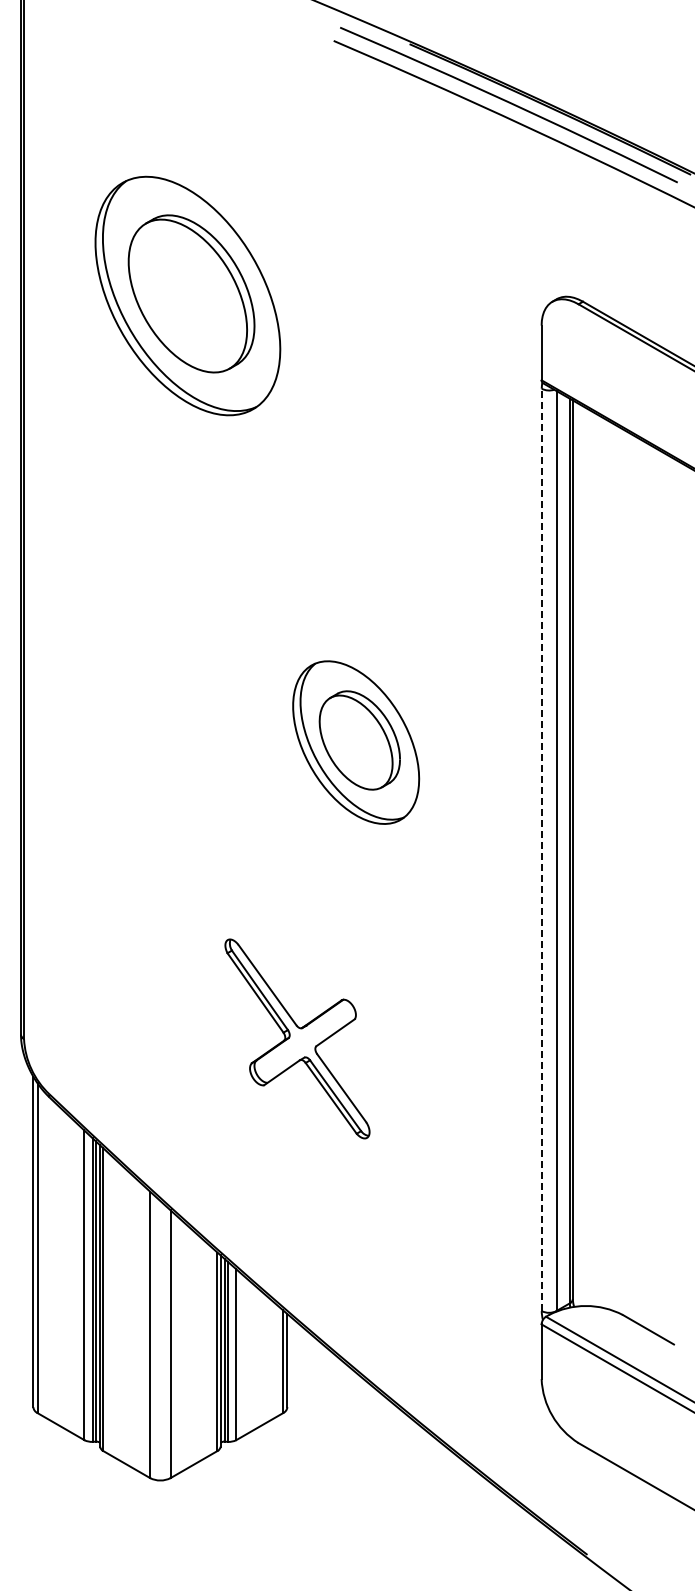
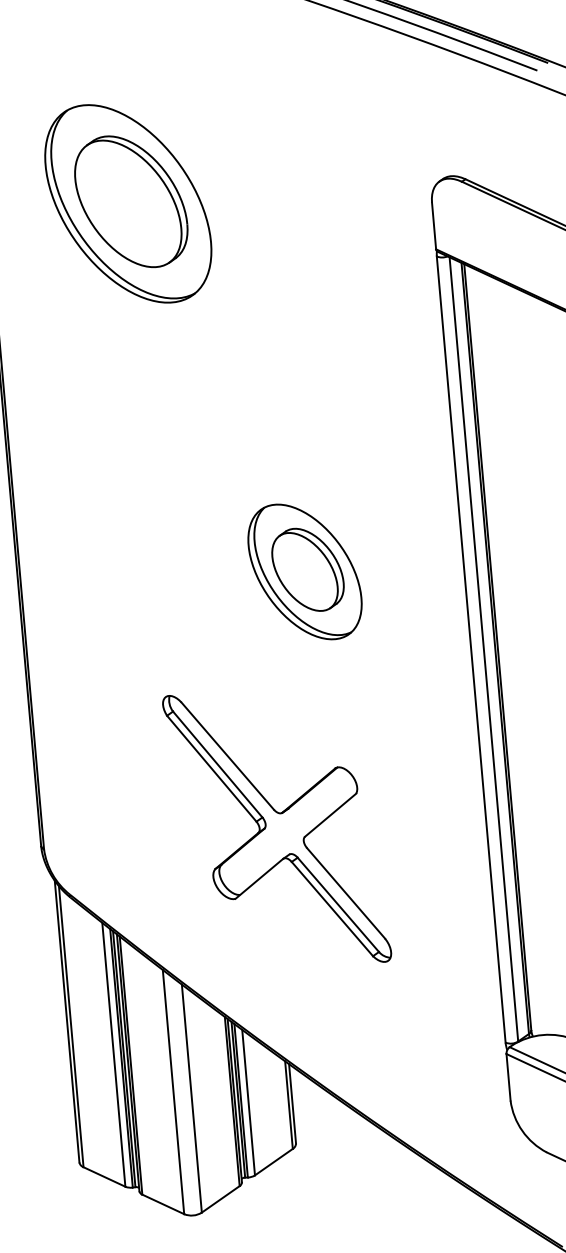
line: (541, 849) -> (470, 649), dashed -> solid
part: (297, 1038) -> (277, 828), size x1.67

